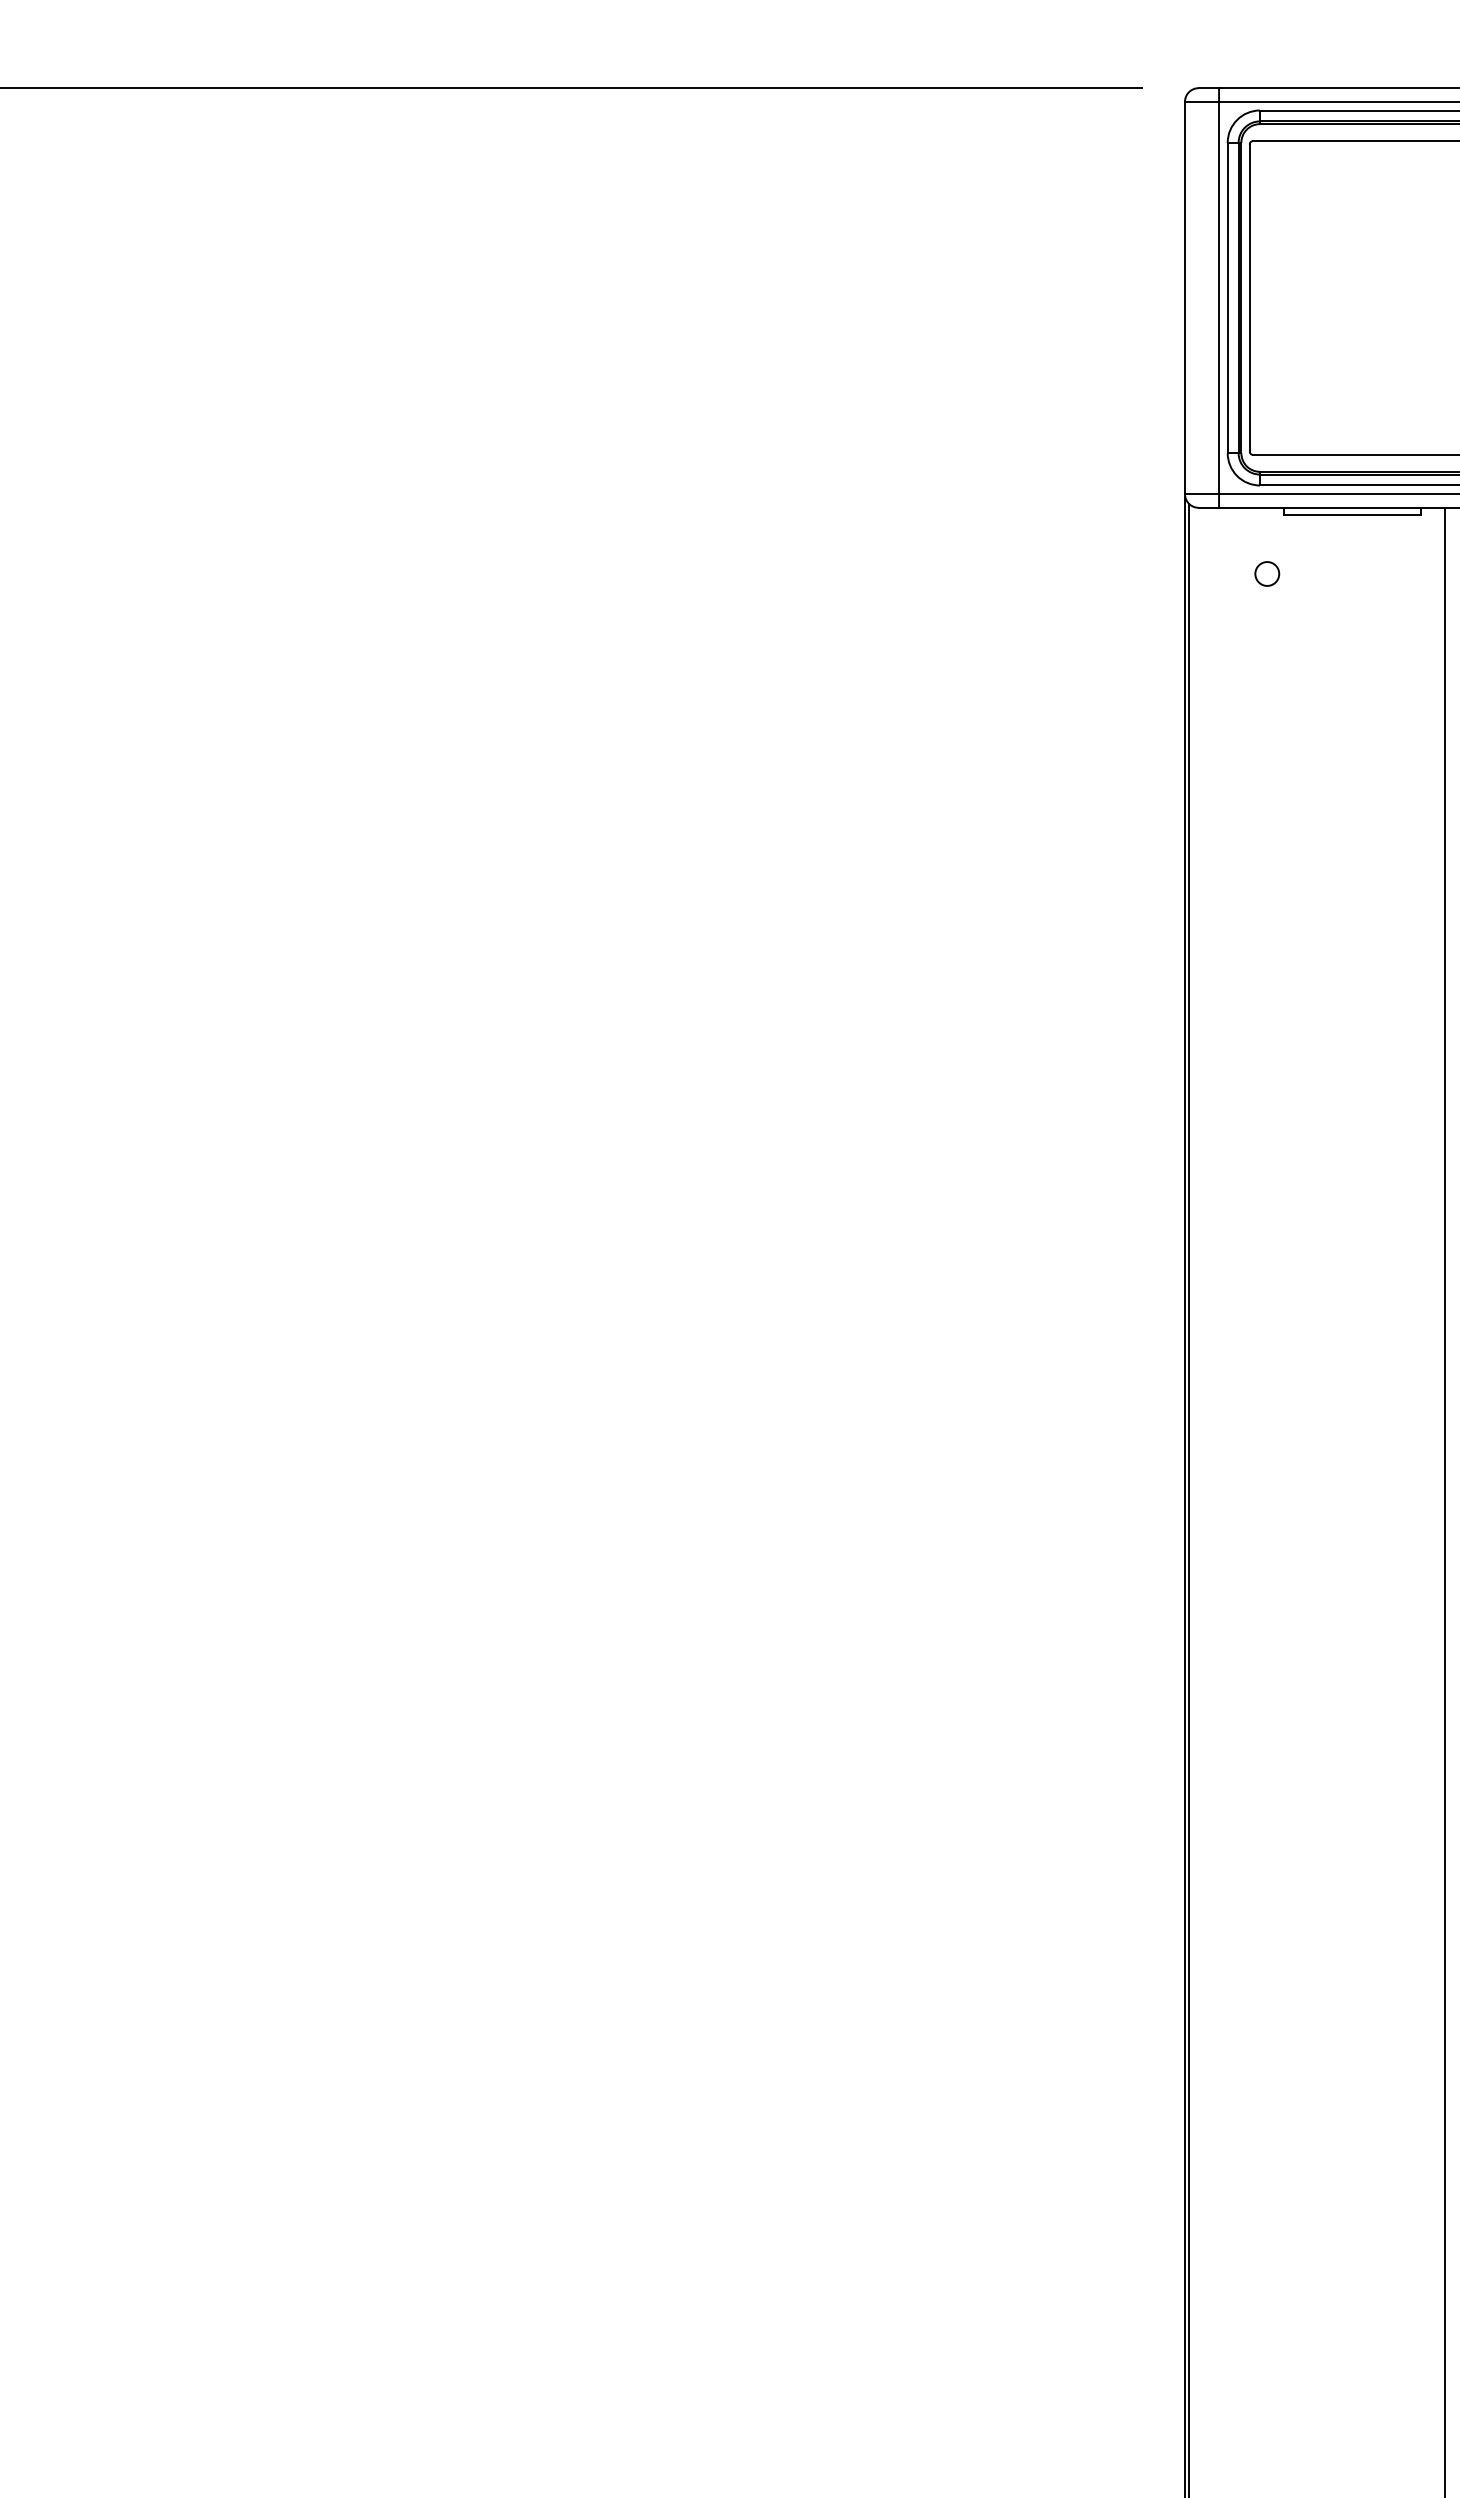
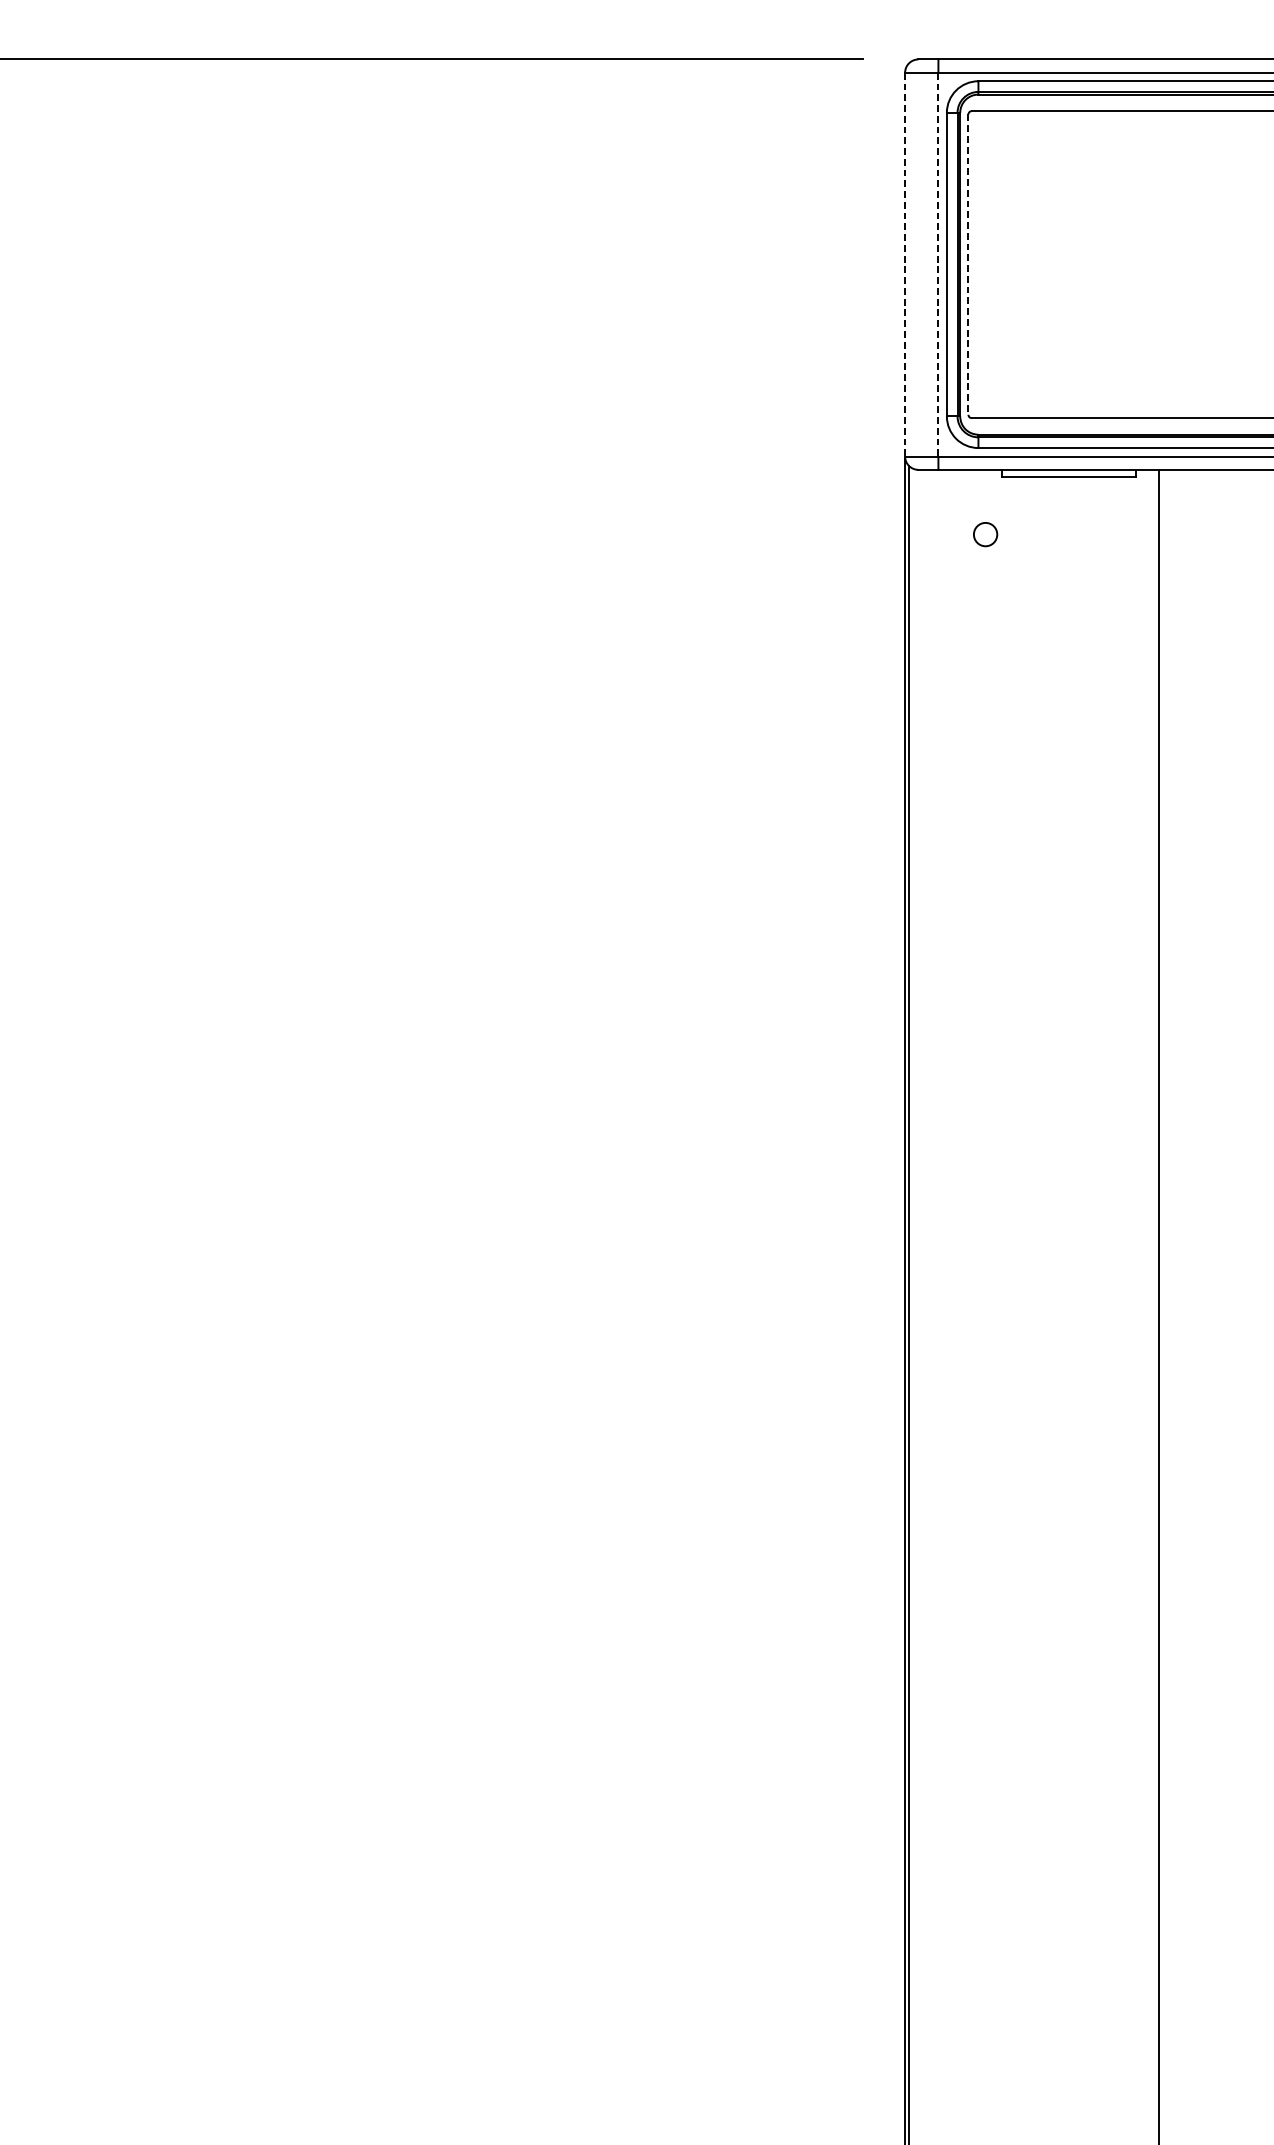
line: (1185, 298) -> (905, 265), solid -> dashed
line: (1219, 298) -> (938, 265), solid -> dashed
line: (1249, 298) -> (968, 265), solid -> dashed

